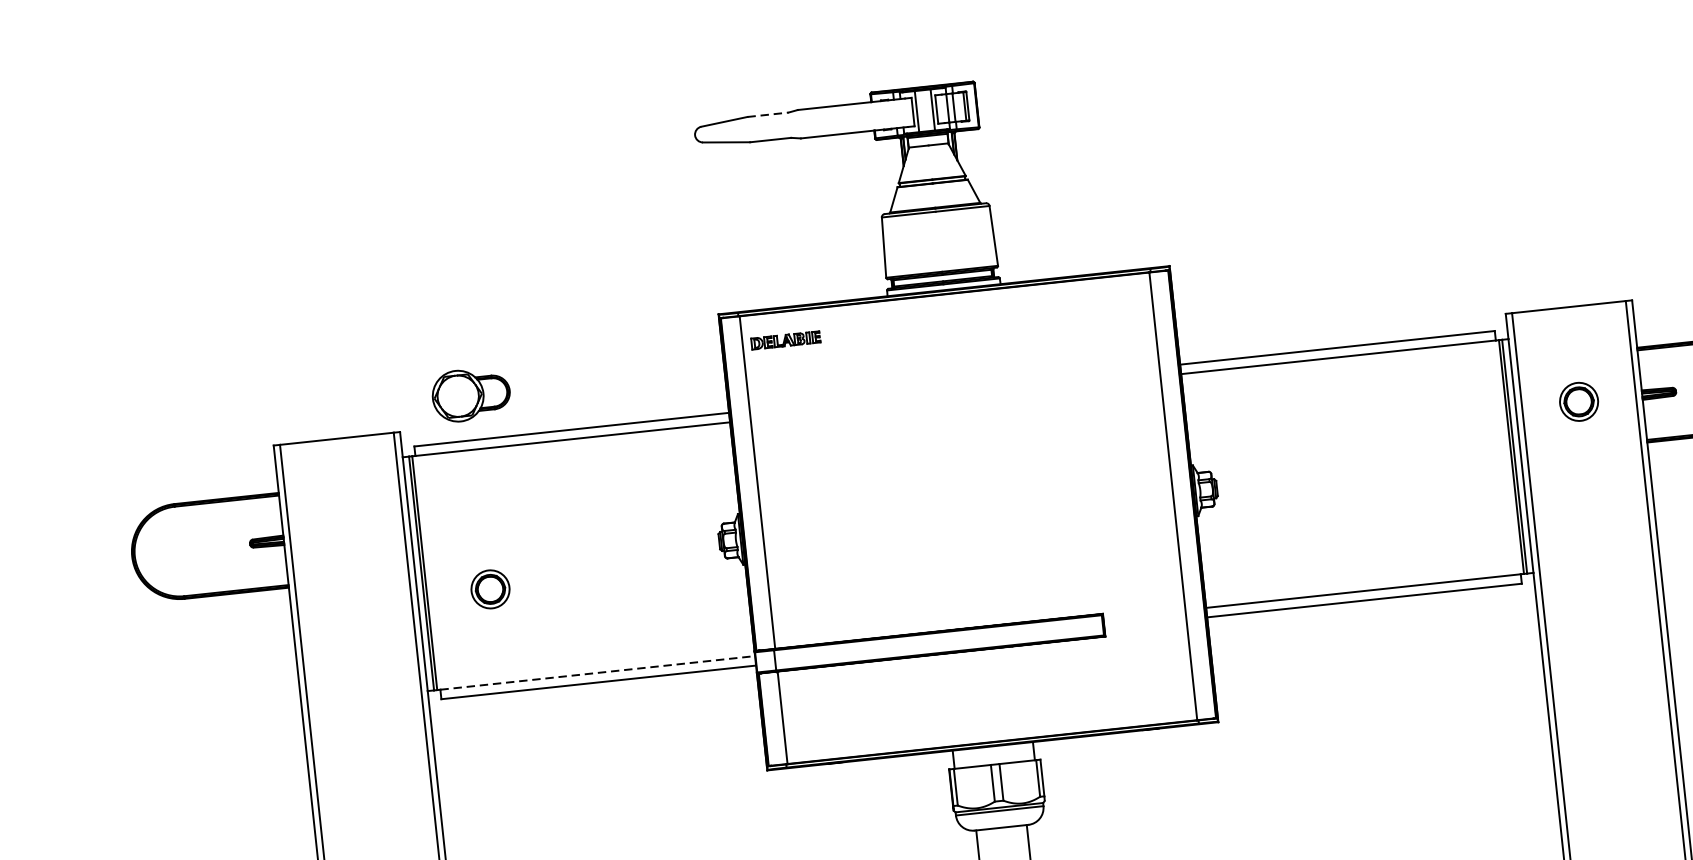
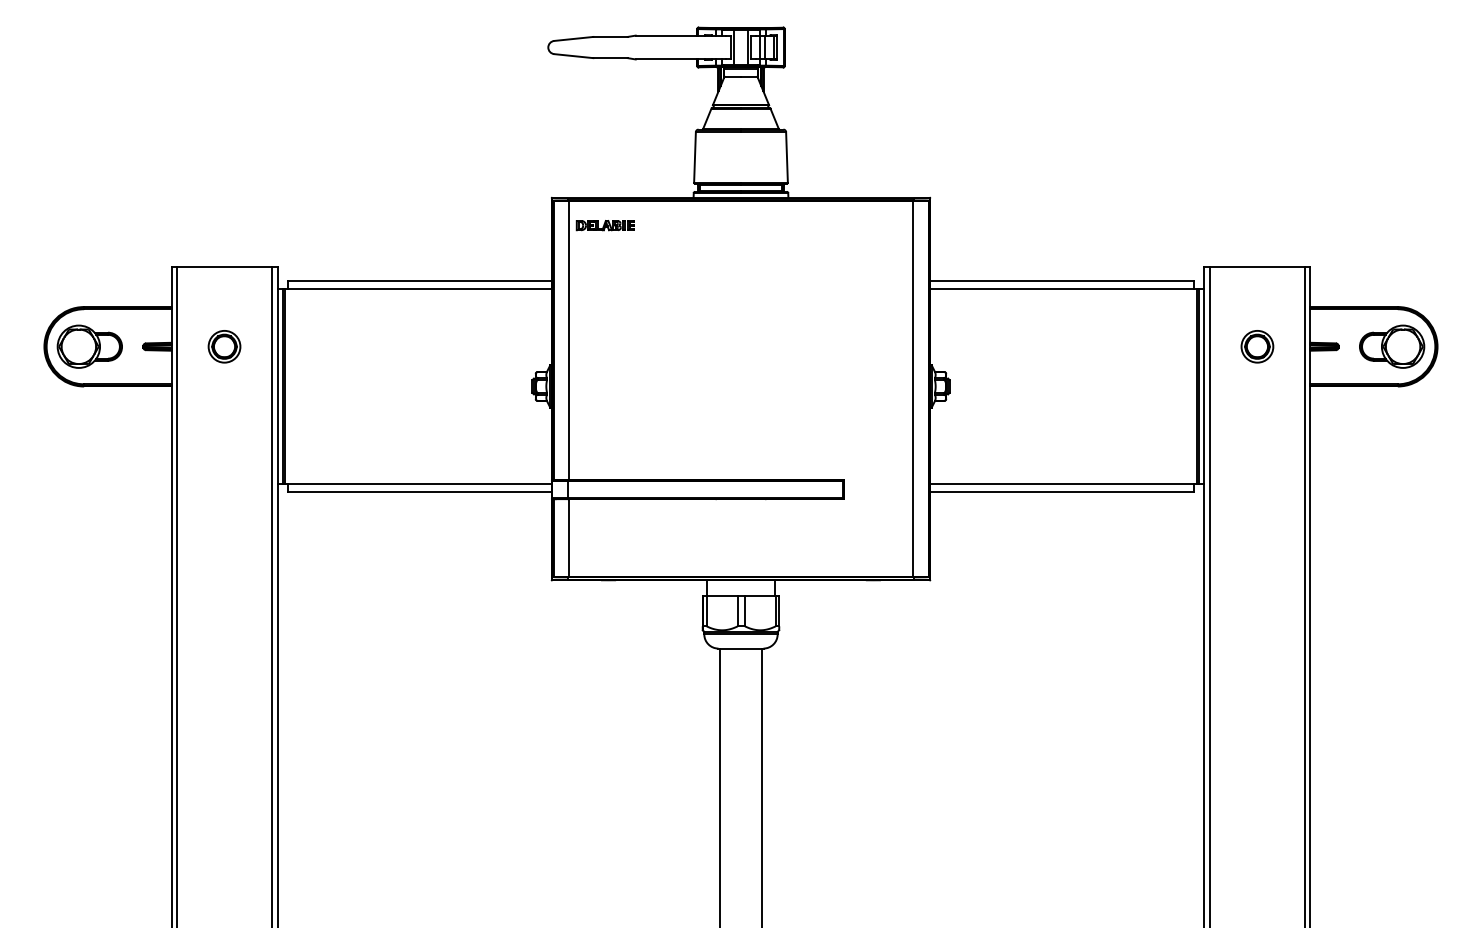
line: (769, 114) -> (611, 36), dashed -> solid
part: (470, 394) -> (89, 346), moved
part: (490, 589) -> (224, 346), moved
line: (597, 672) -> (419, 484), dashed -> solid

